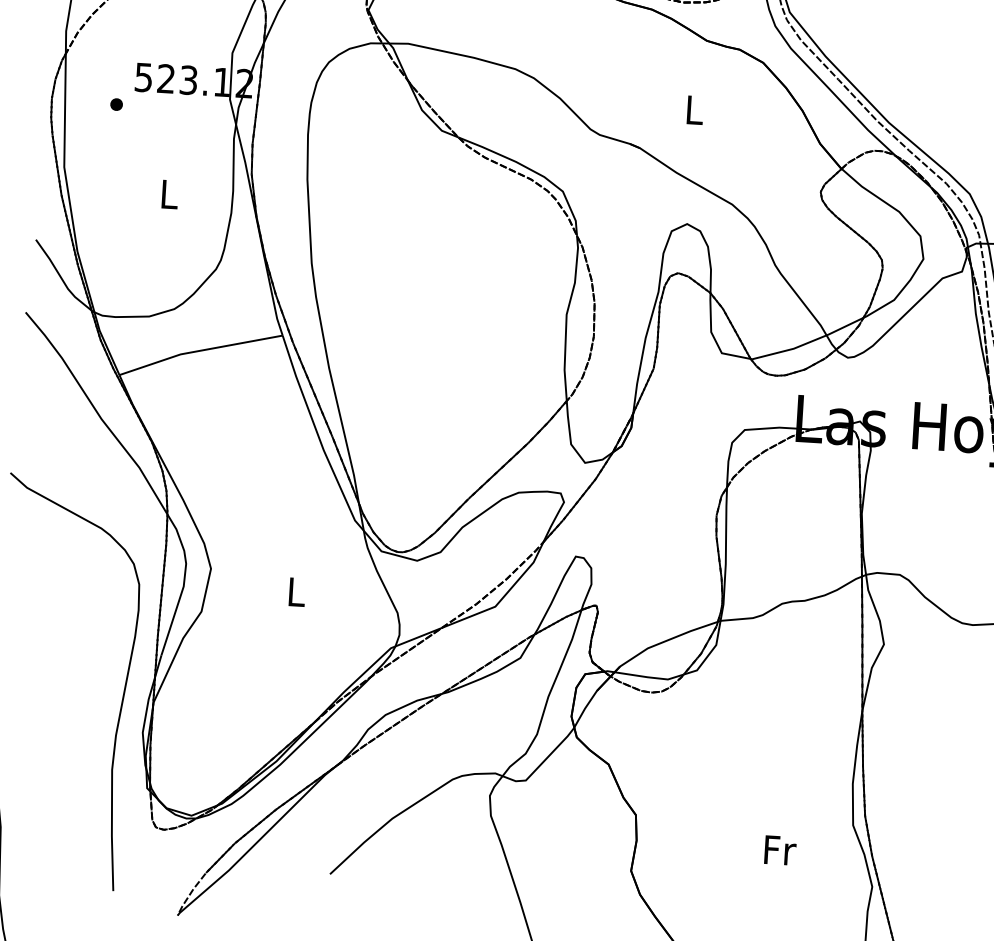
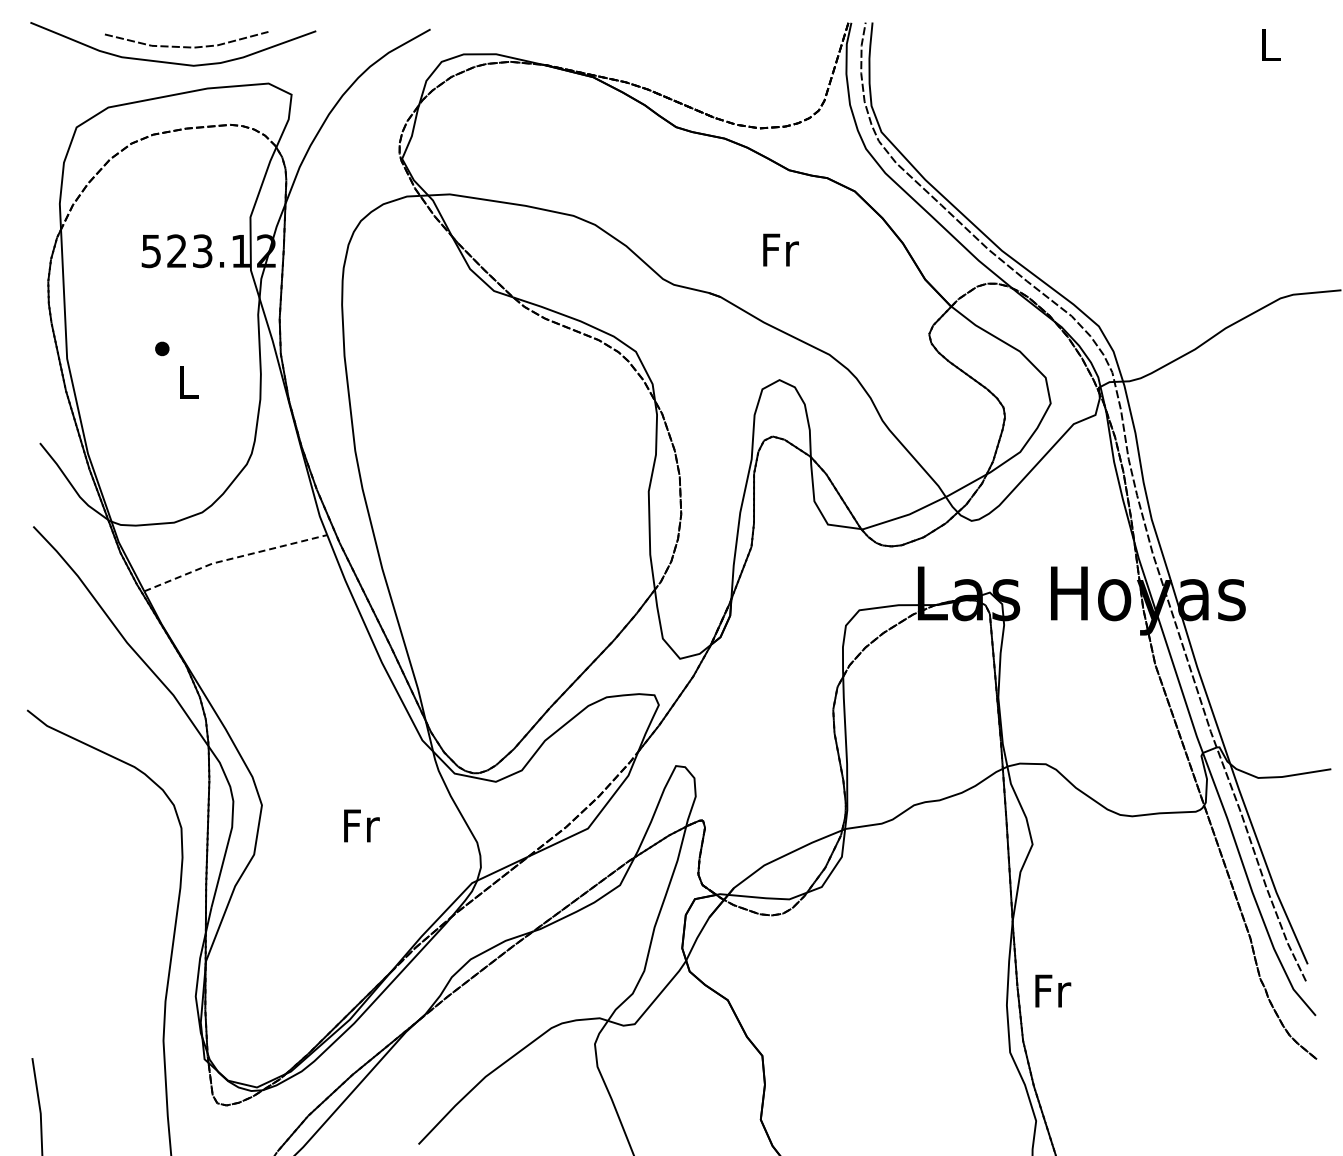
part: (116, 104) -> (162, 348), moved
text: (695, 109) -> (780, 249), L -> Fr
line: (199, 351) -> (233, 558), solid -> dashed
text: (297, 591) -> (361, 825), L -> Fr
text: (780, 850) -> (1053, 990), moved

